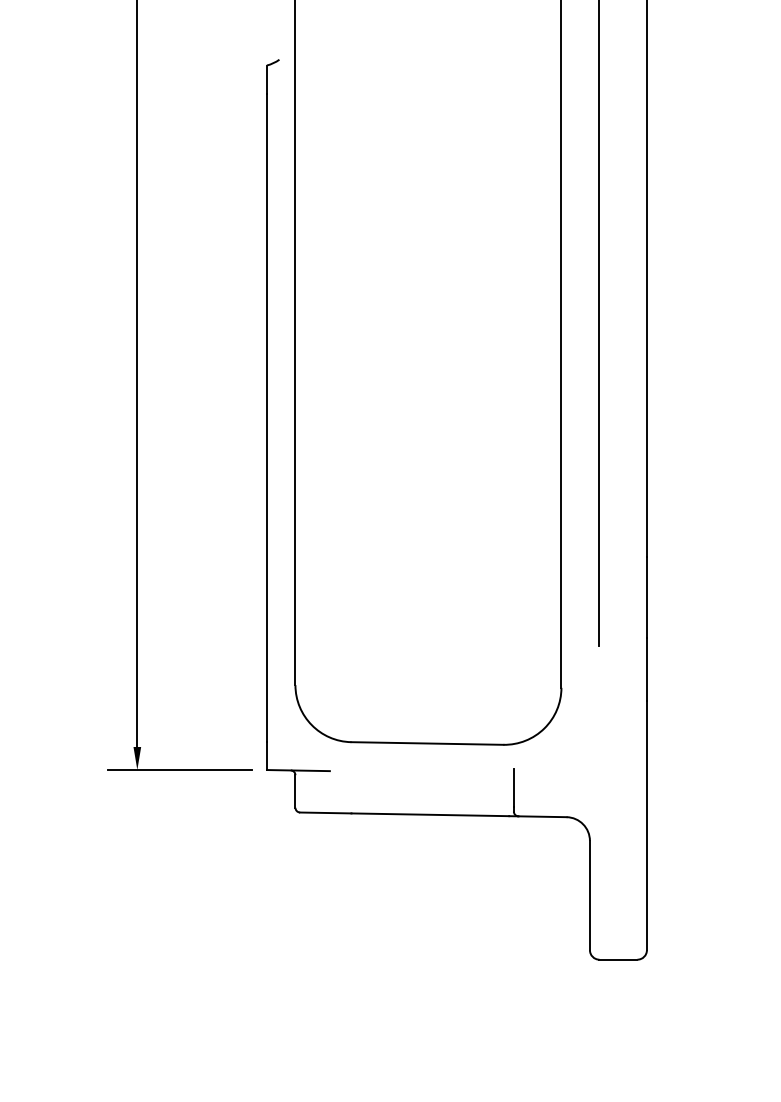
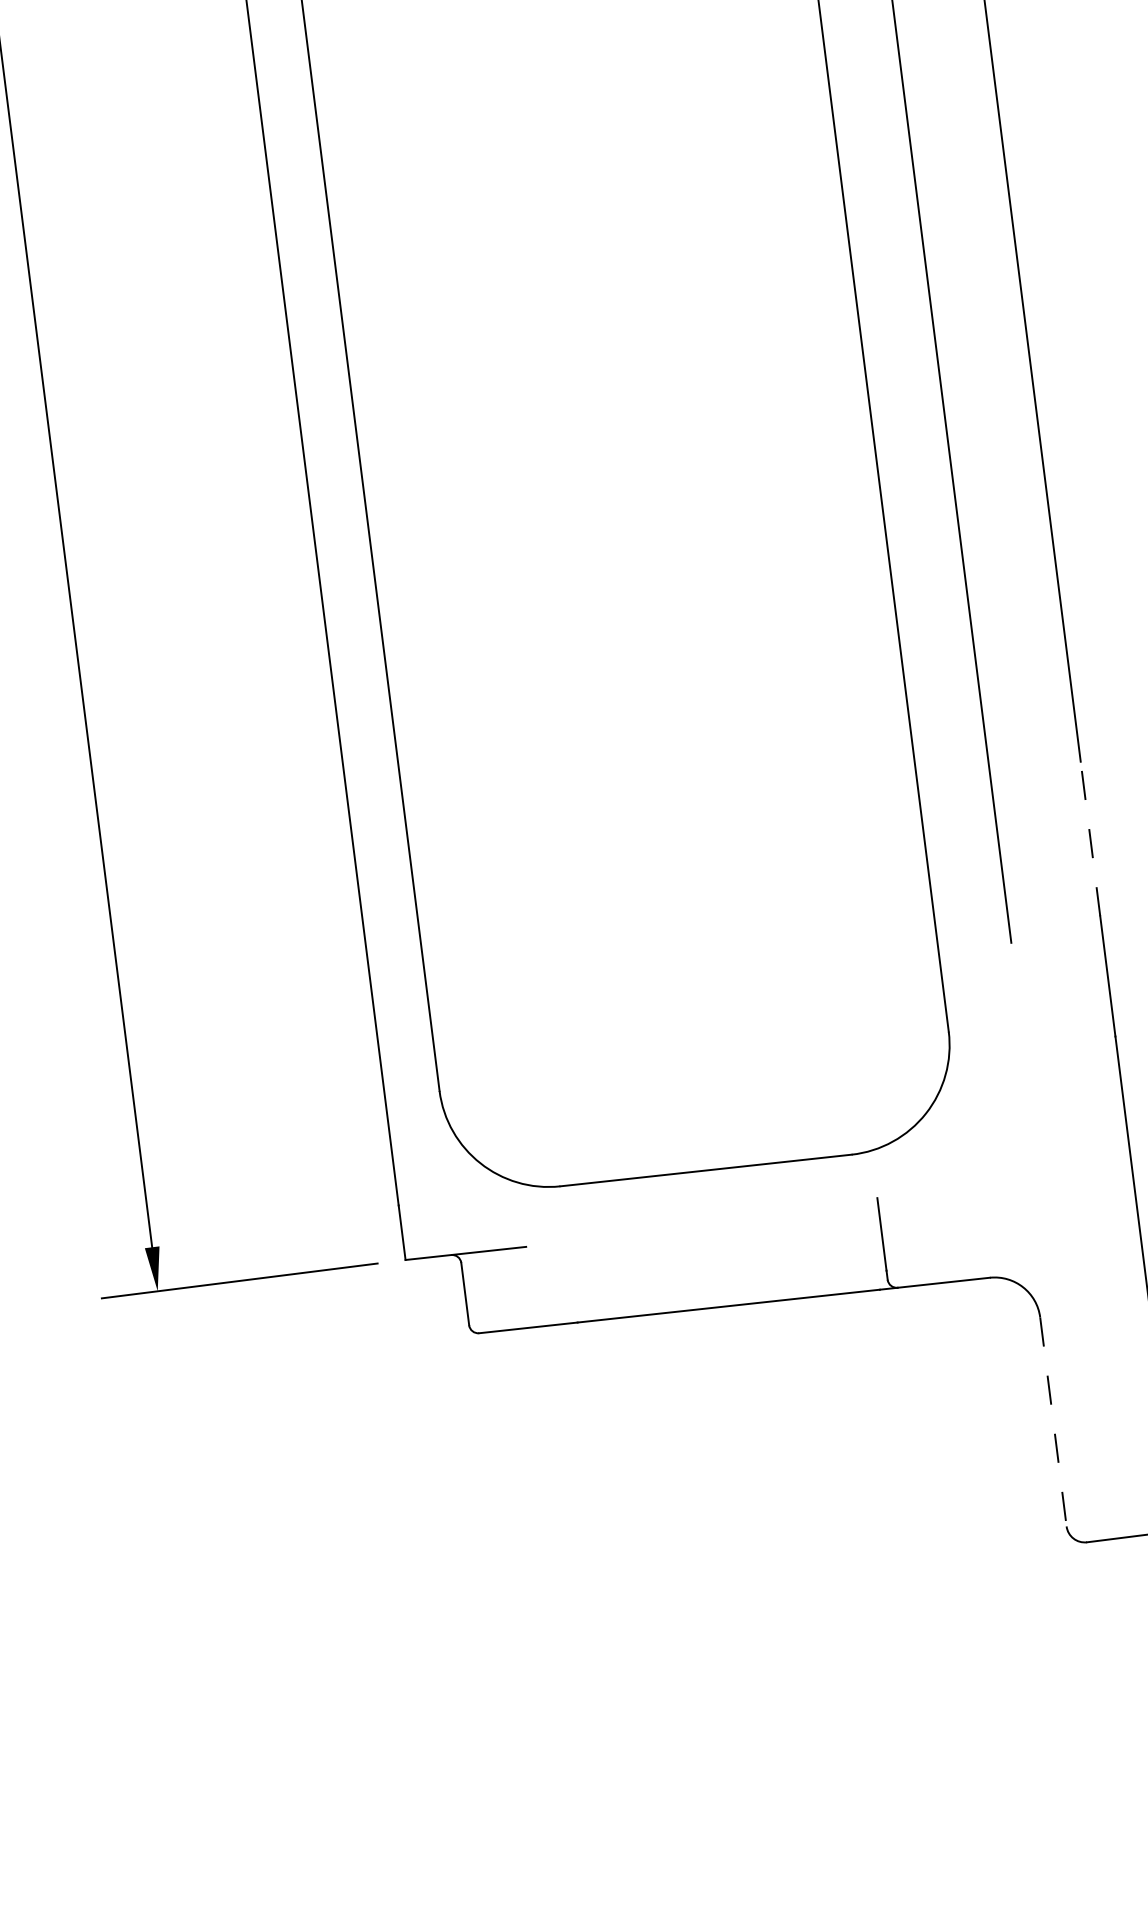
line: (646, 597) -> (1089, 838), solid -> dashed
line: (589, 895) -> (1052, 1421), solid -> dashed

